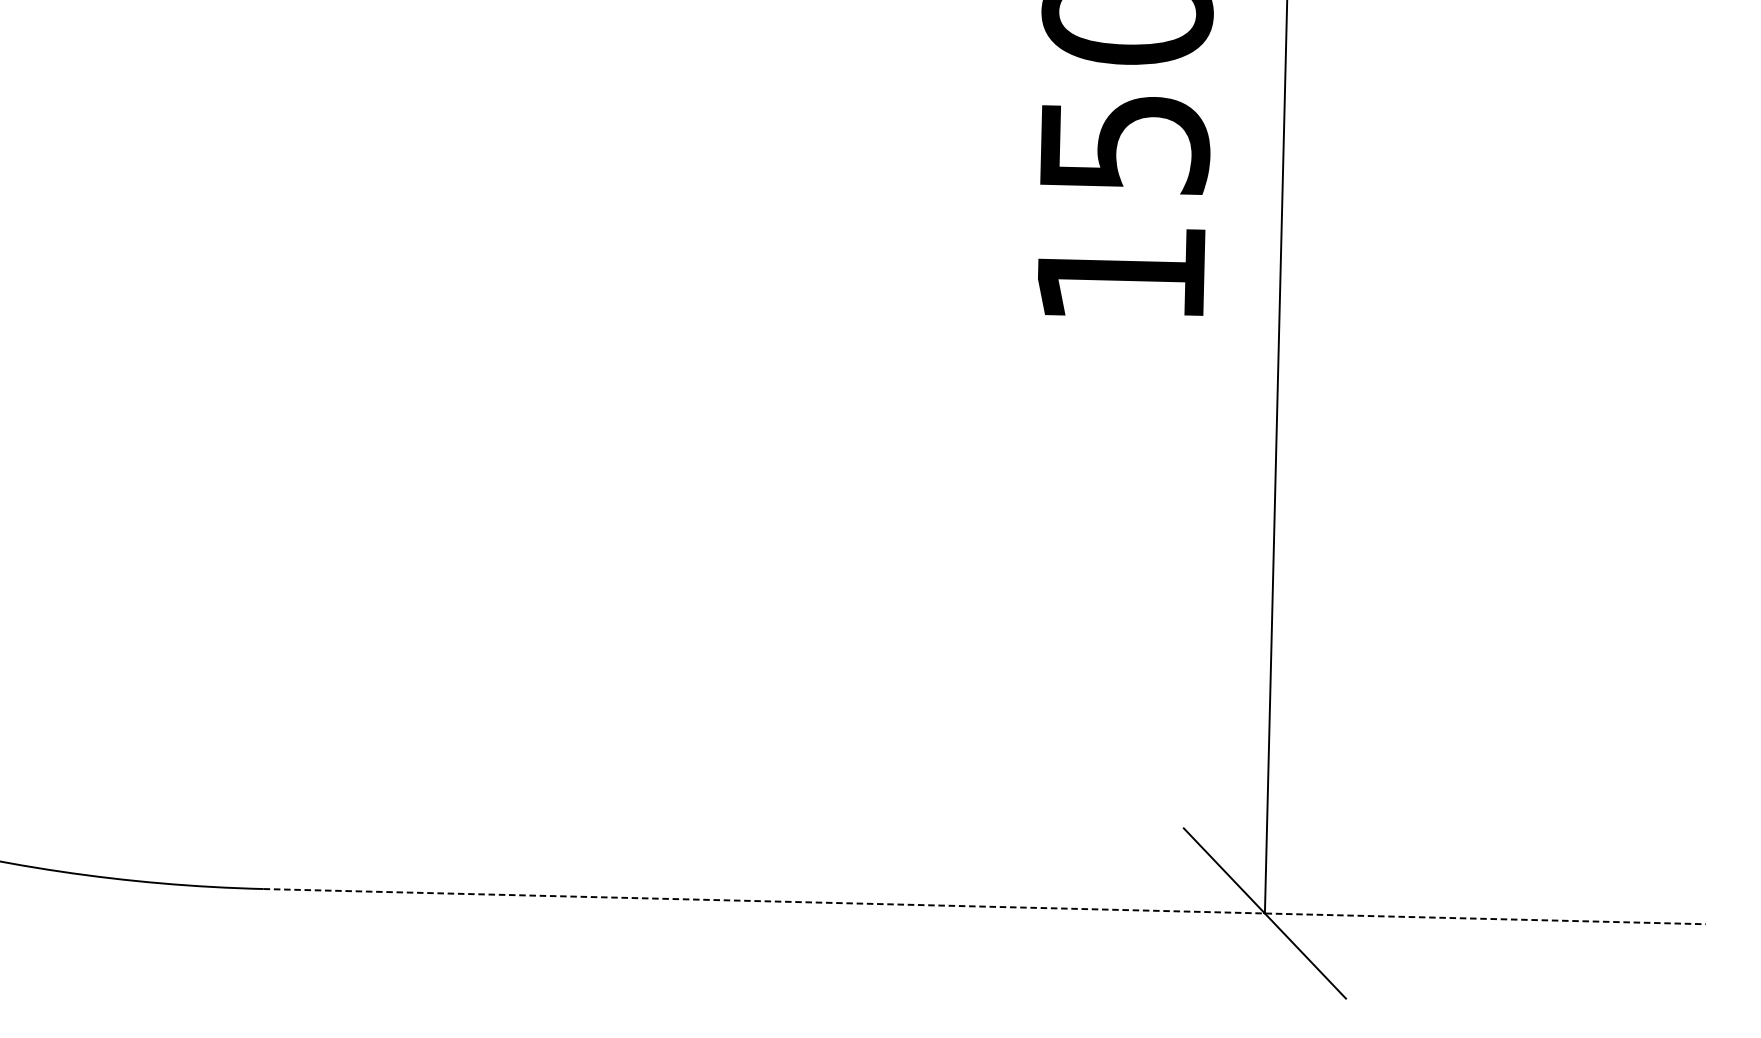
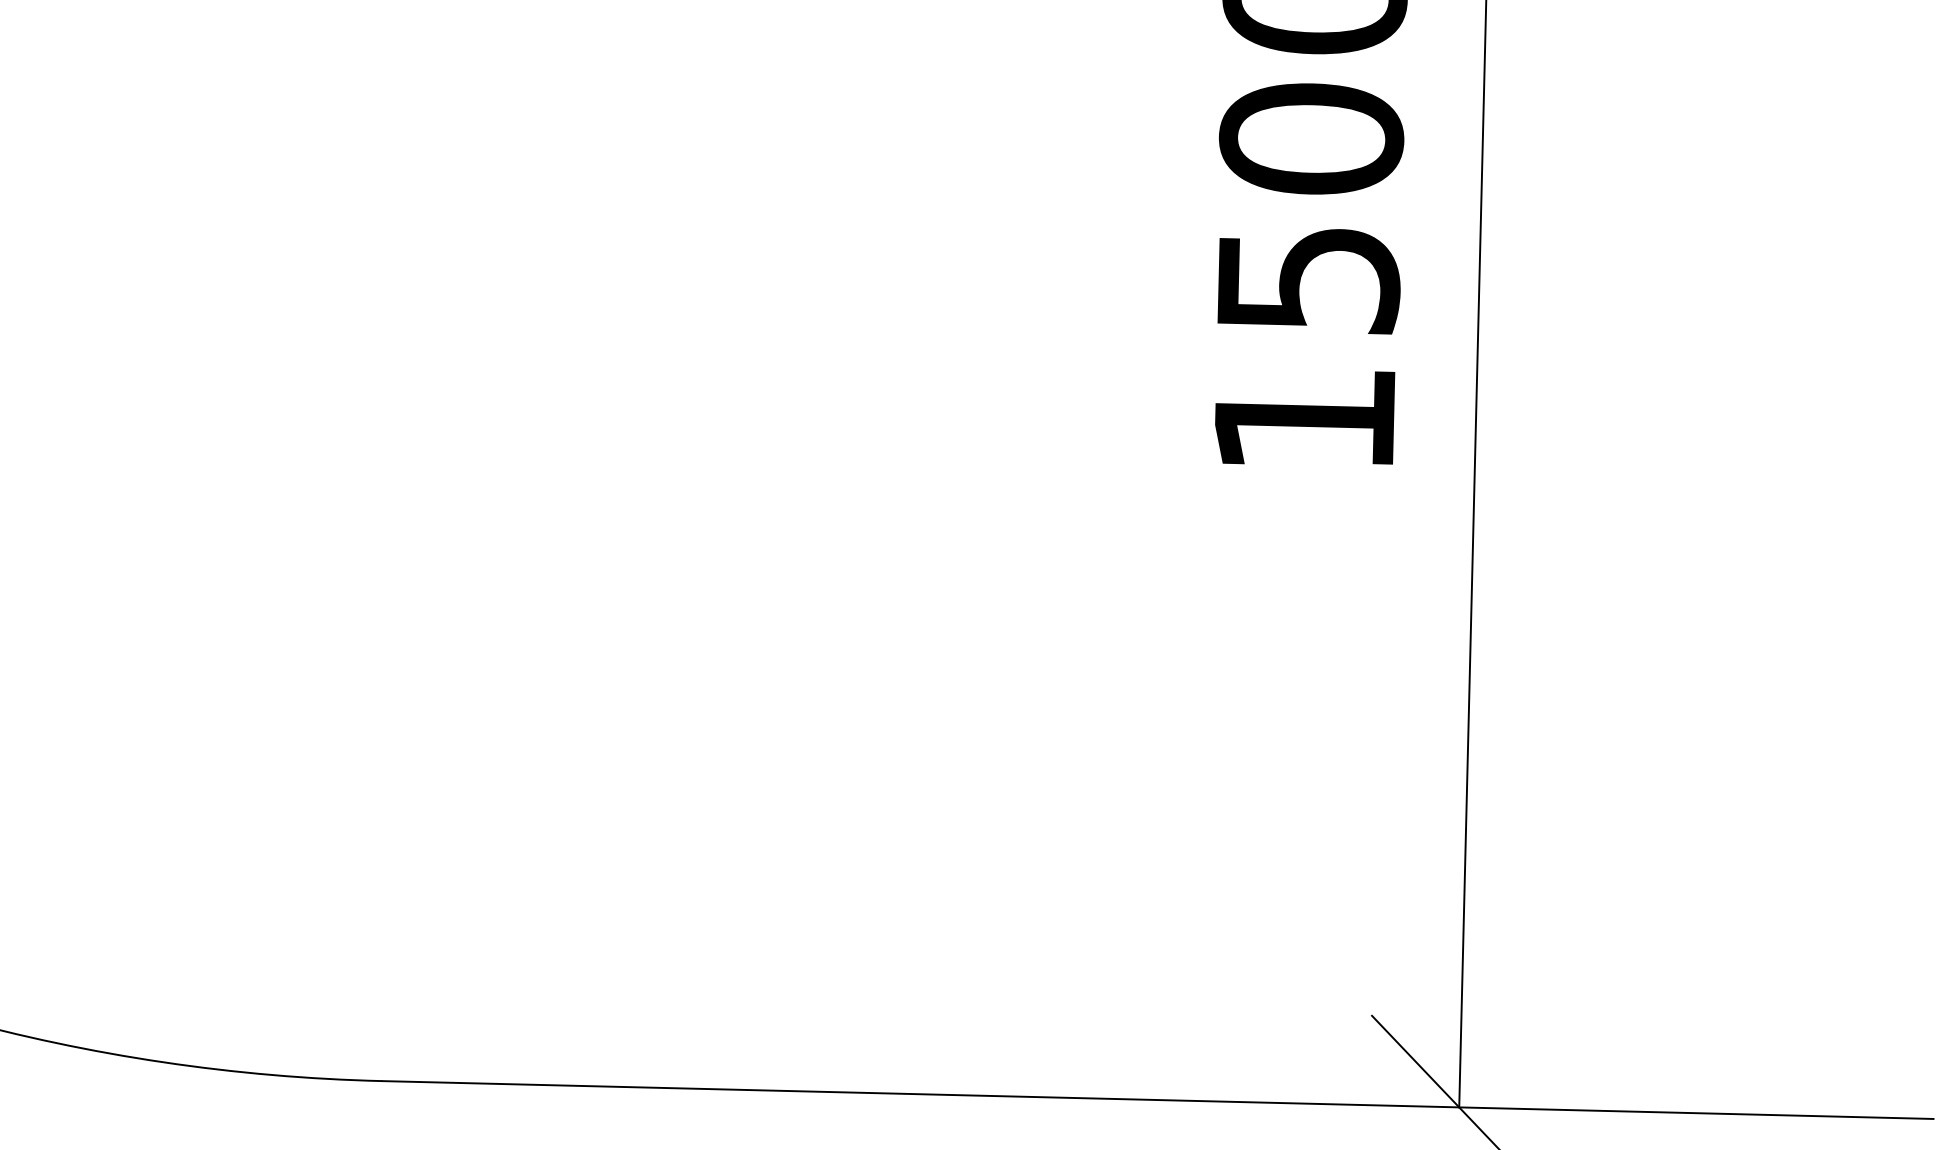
line: (984, 907) -> (1157, 1100), dashed -> solid

